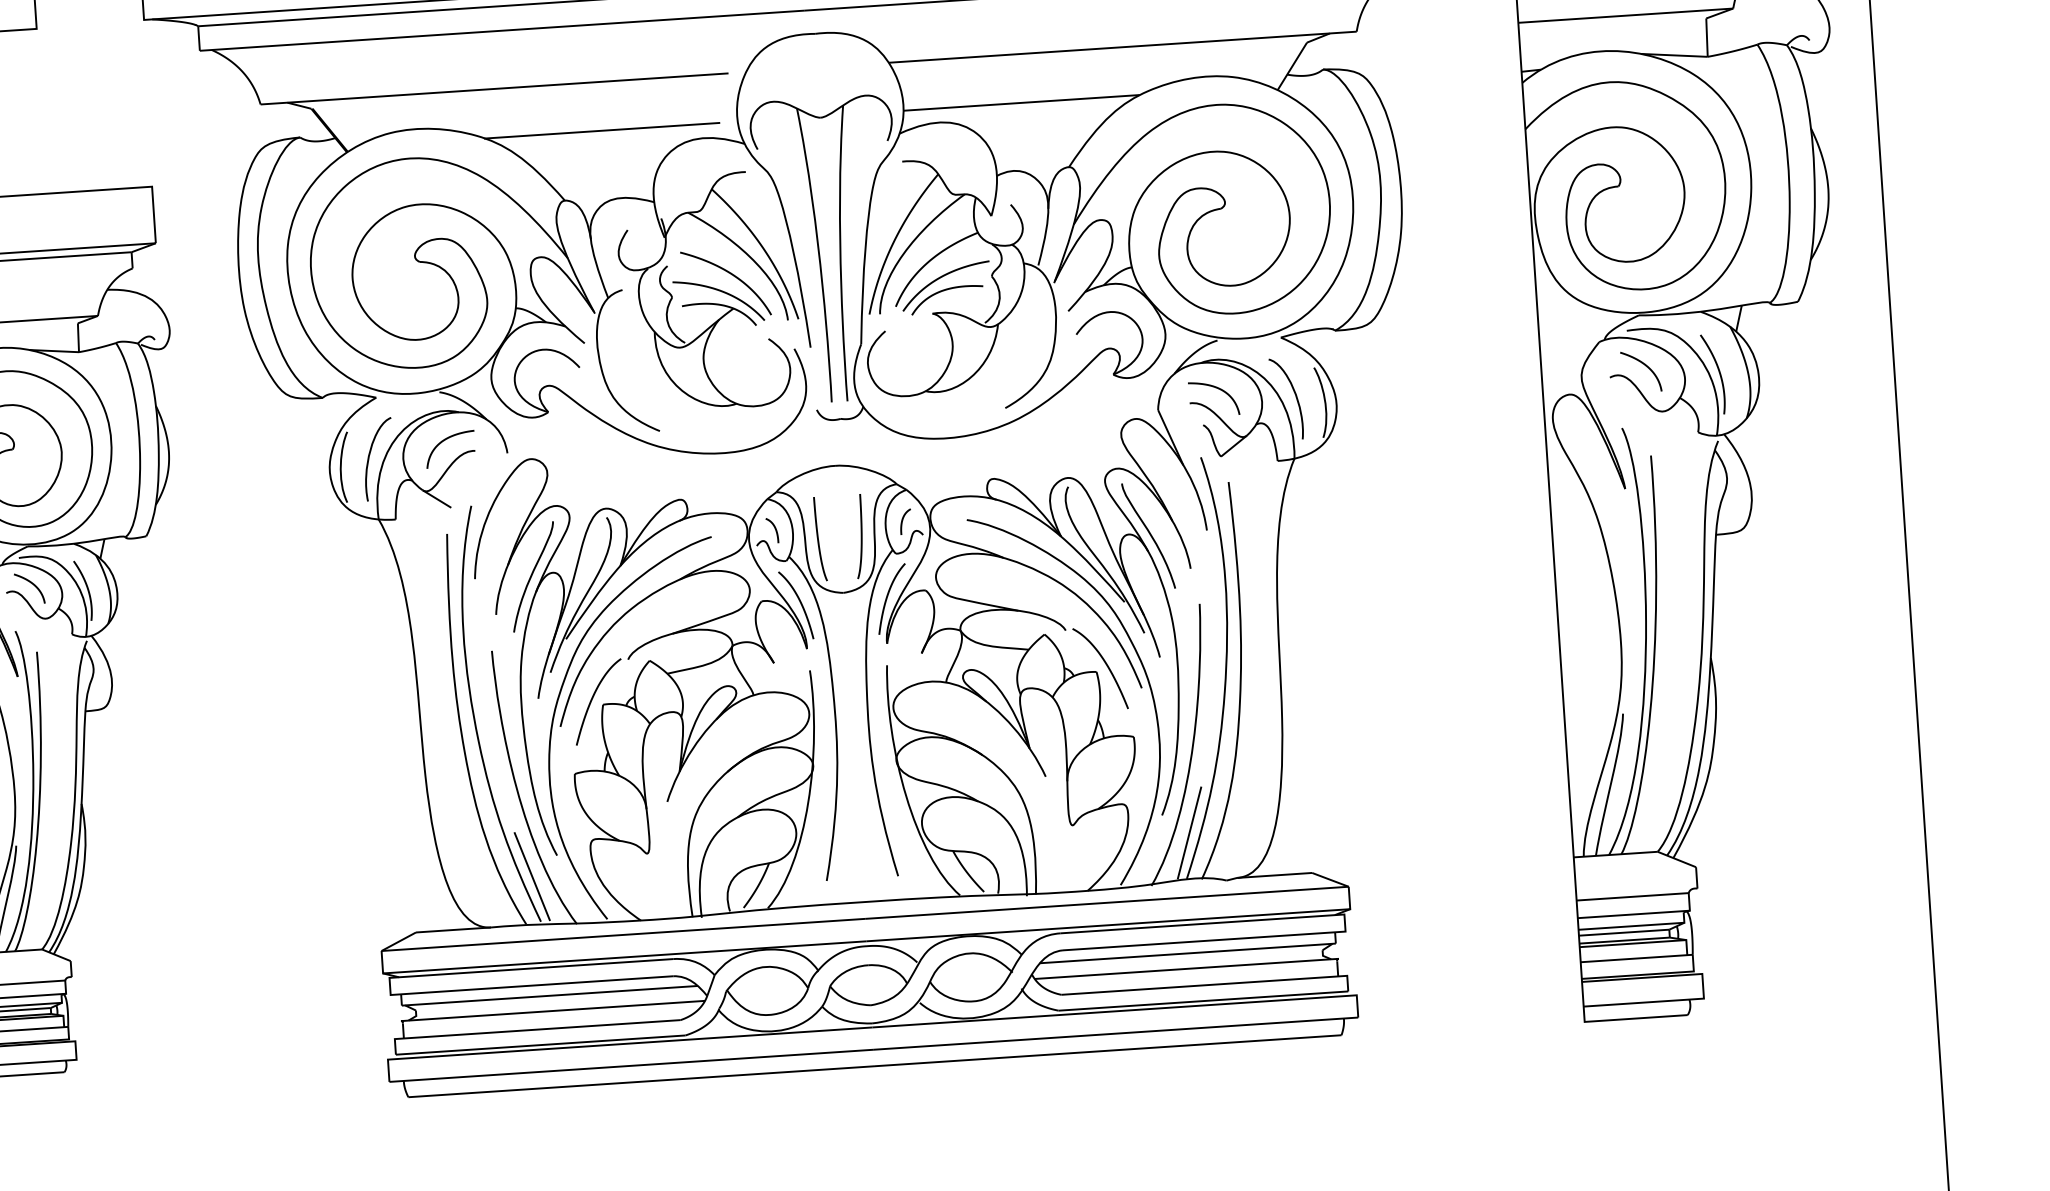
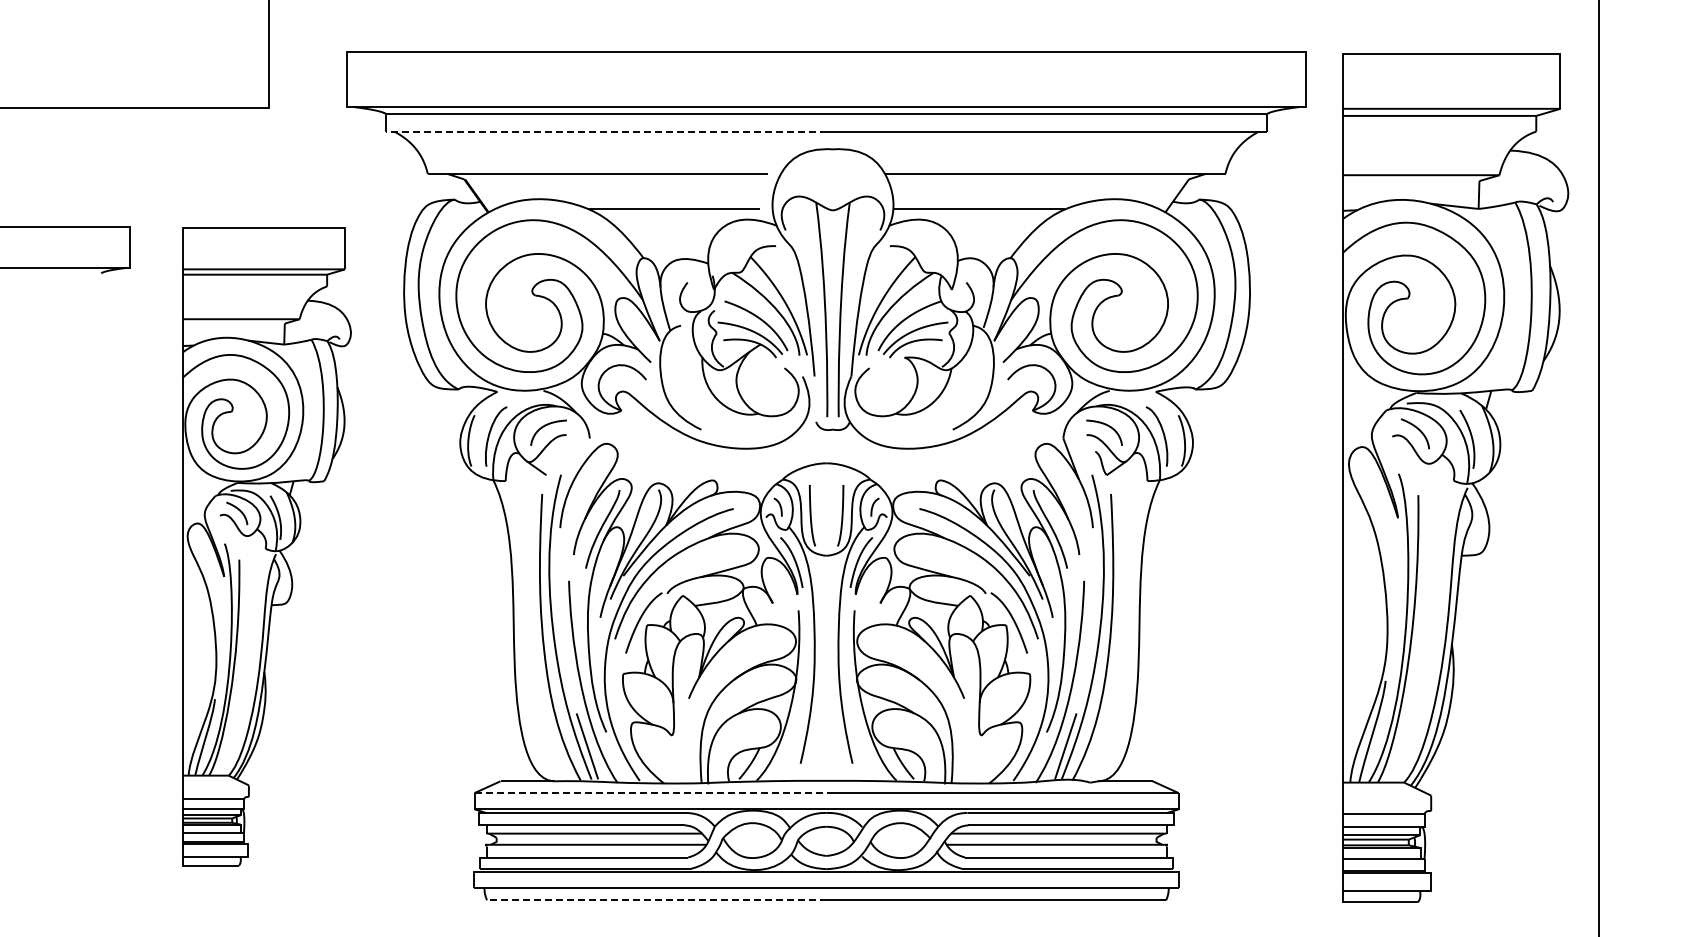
line: (501, 31) -> (605, 132), solid -> dashed
line: (623, 935) -> (650, 793), solid -> dashed
line: (641, 1082) -> (656, 900), solid -> dashed

